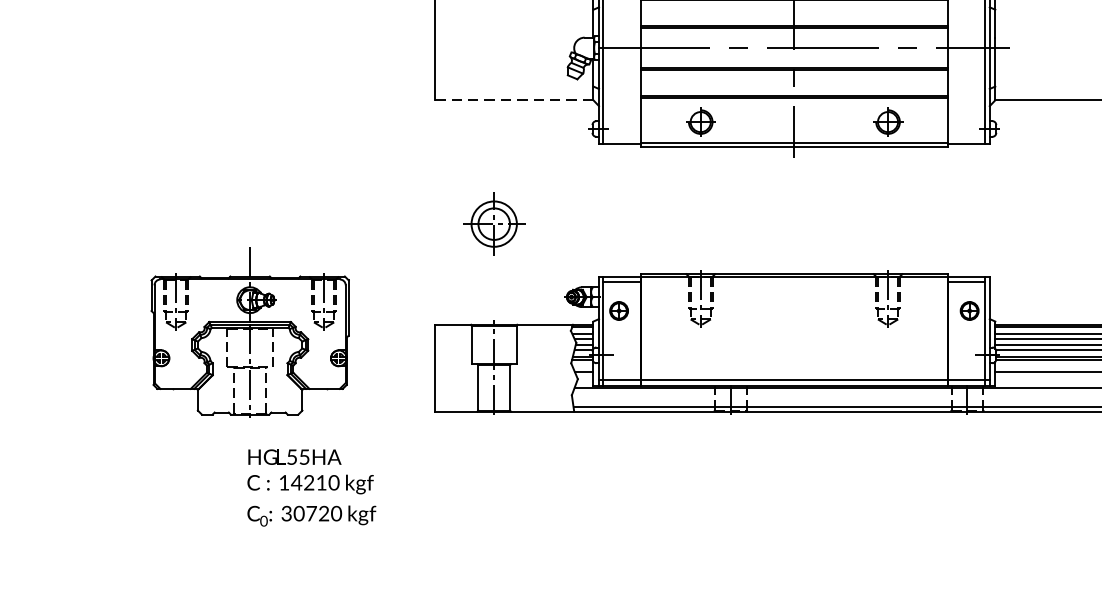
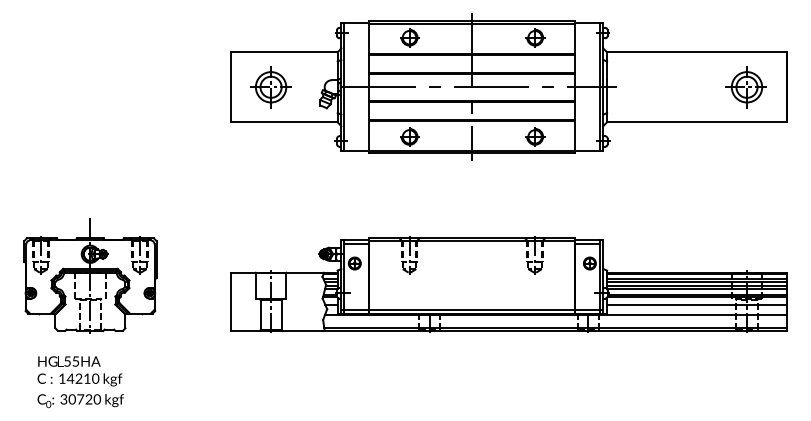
line: (515, 100) -> (285, 122), dashed -> solid
part: (493, 224) -> (270, 87), moved
part: (250, 331) -> (90, 275), moved
text: (311, 488) -> (80, 382), moved

